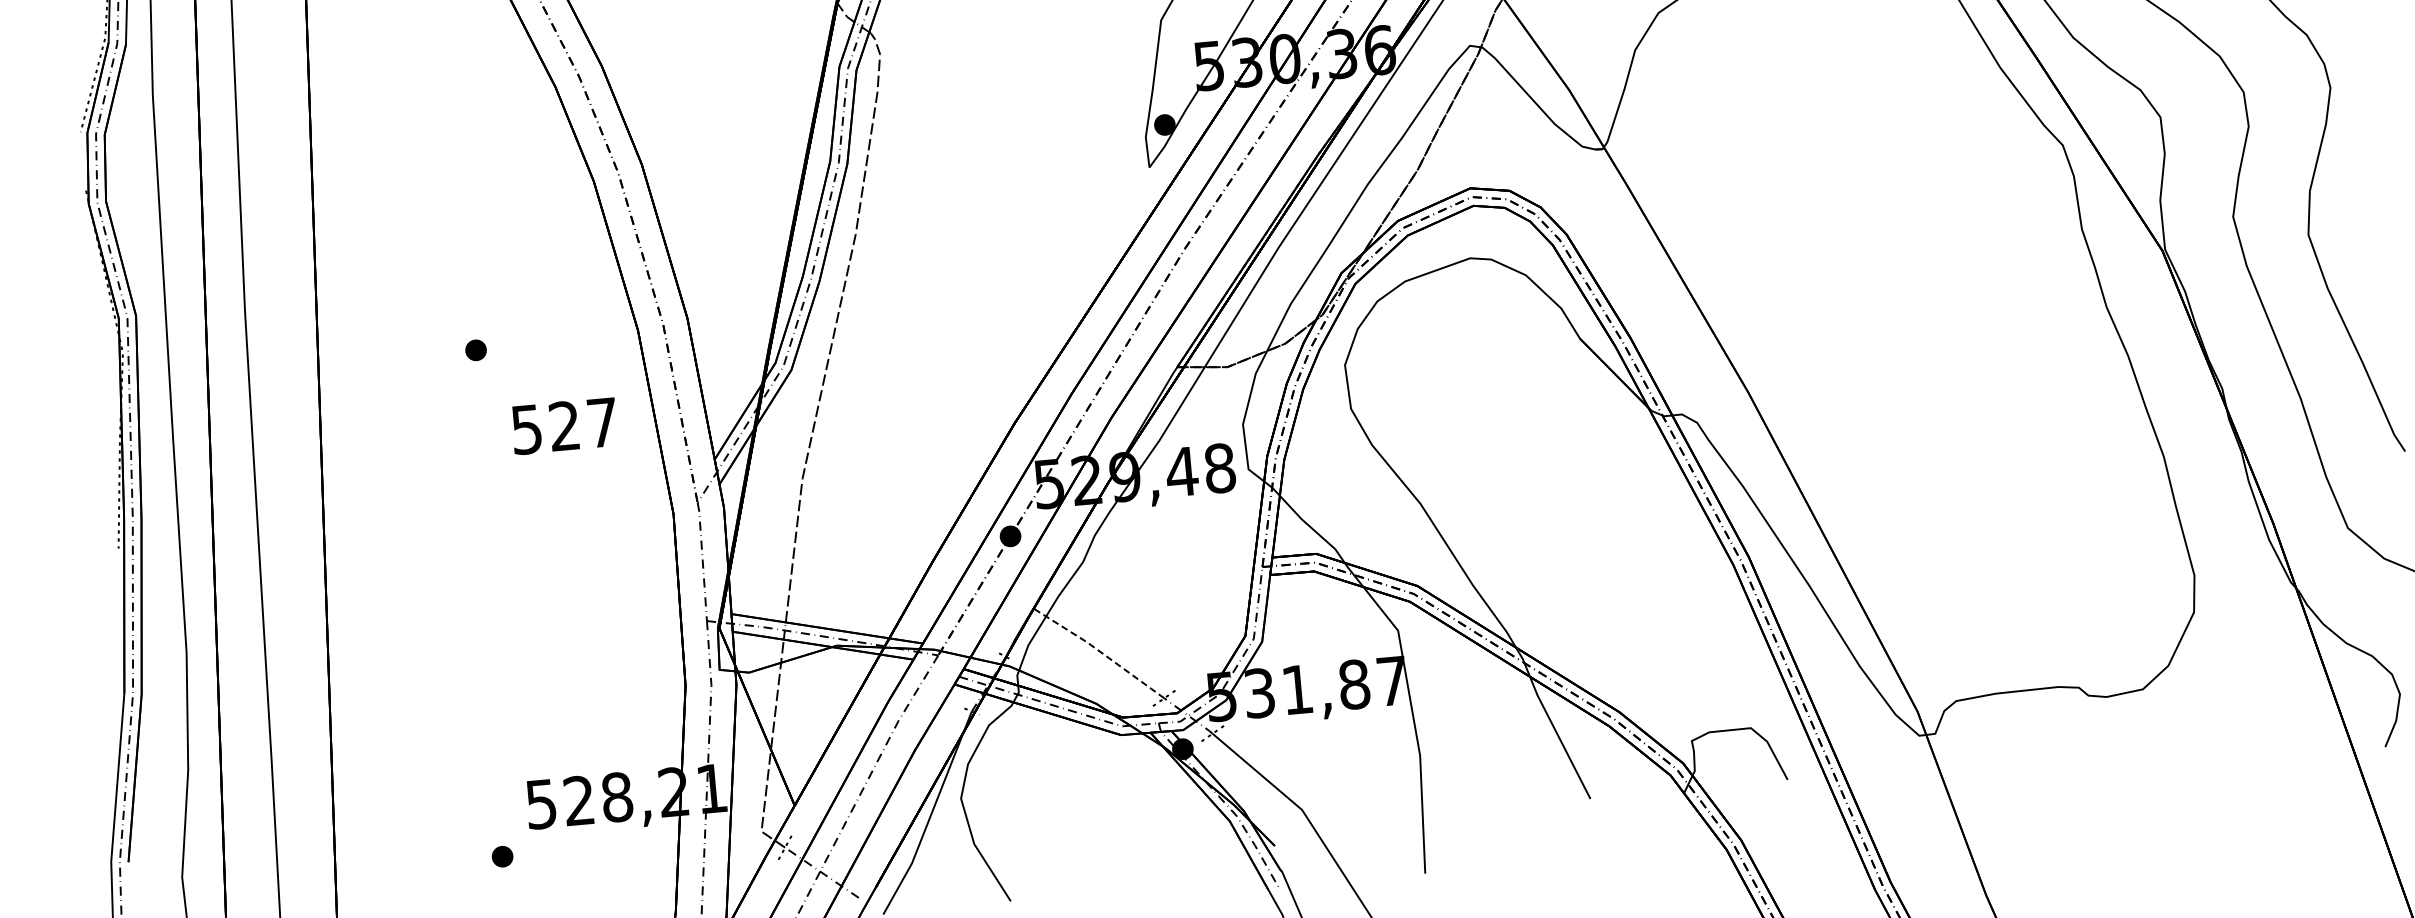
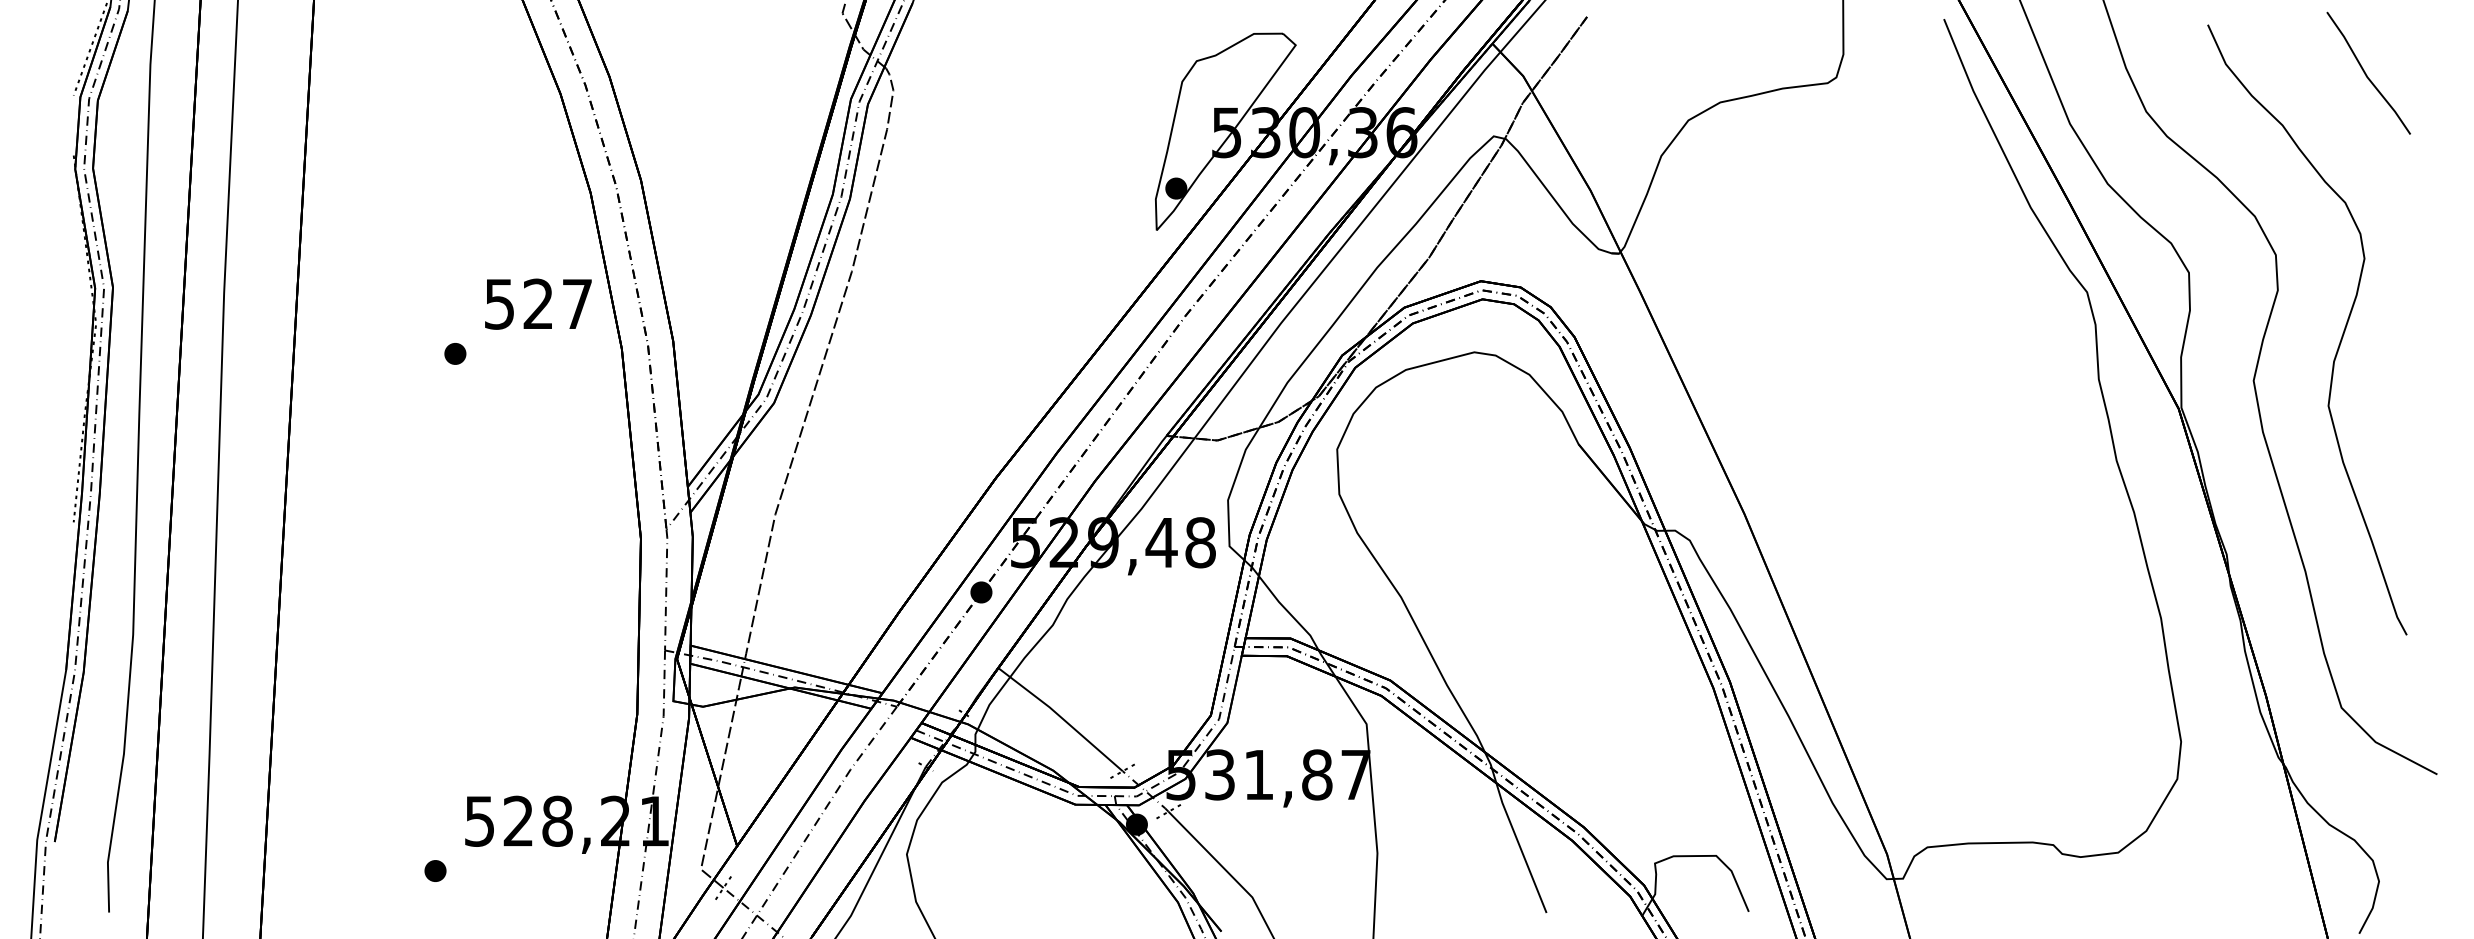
text: (564, 425) -> (538, 303), moved
line: (1099, 651) -> (1061, 717), dashed -> solid

